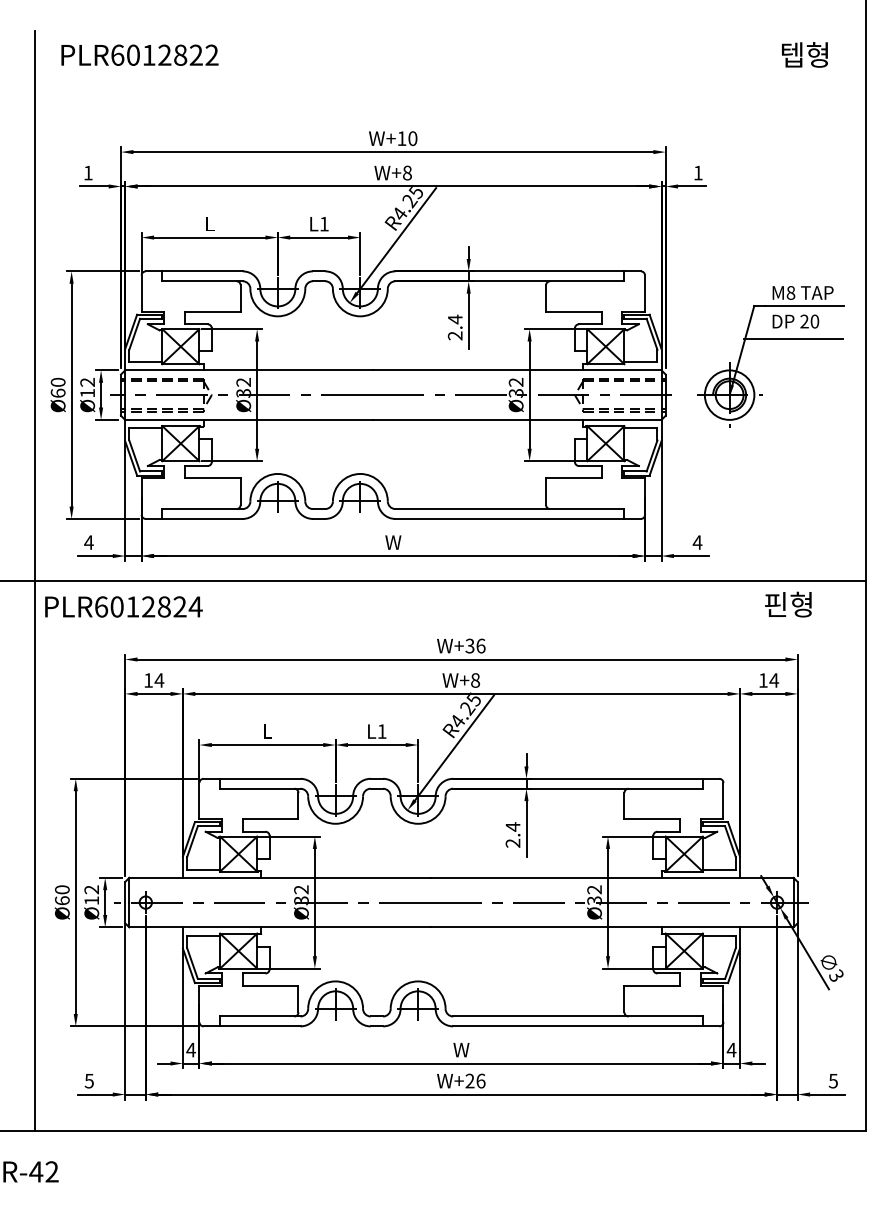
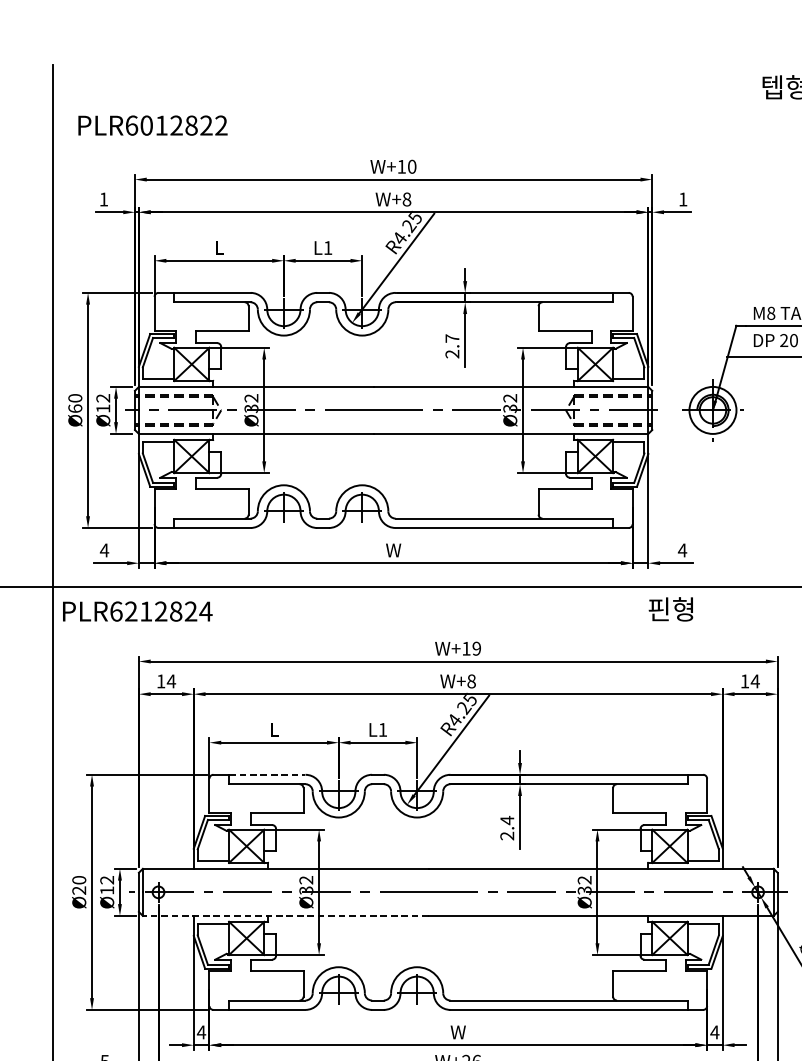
text: (139, 54) -> (152, 124), moved
text: (455, 319) -> (452, 338), 2.4 -> 2.7
text: (788, 604) -> (671, 609), moved
text: (116, 606) -> (130, 611), PLR6012824 -> PLR6212824
text: (475, 645) -> (471, 648), W+36 -> W+19
line: (260, 778) -> (267, 774), solid -> dashed
text: (62, 900) -> (79, 890), Ø60 -> Ø20
line: (279, 927) -> (285, 916), solid -> dashed

